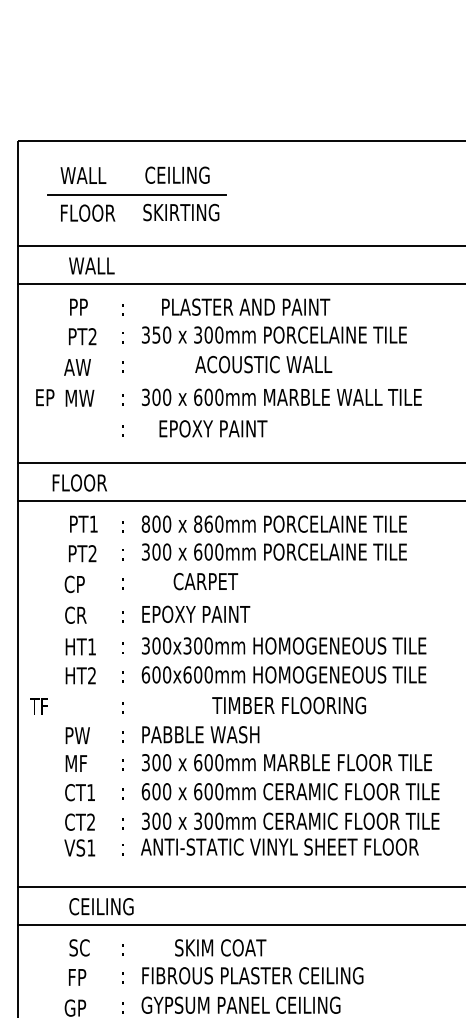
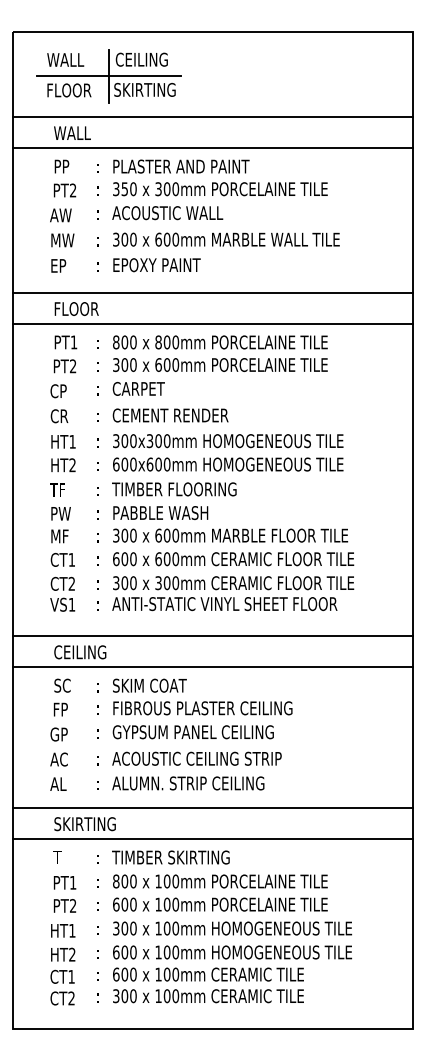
line: (137, 194) -> (109, 75), added
text: (246, 307) -> (181, 166), moved
text: (263, 365) -> (167, 213), moved
text: (44, 397) -> (58, 265), moved
text: (212, 429) -> (156, 265), moved
text: (79, 482) -> (76, 308), moved
text: (209, 524) -> (167, 342), 860mm -> 800mm
text: (205, 581) -> (138, 388), moved
text: (212, 614) -> (170, 415), EPOXY PAINT -> CEMENT RENDER
text: (38, 705) -> (57, 489), moved
text: (289, 705) -> (174, 489), moved
text: (220, 947) -> (149, 685), moved

